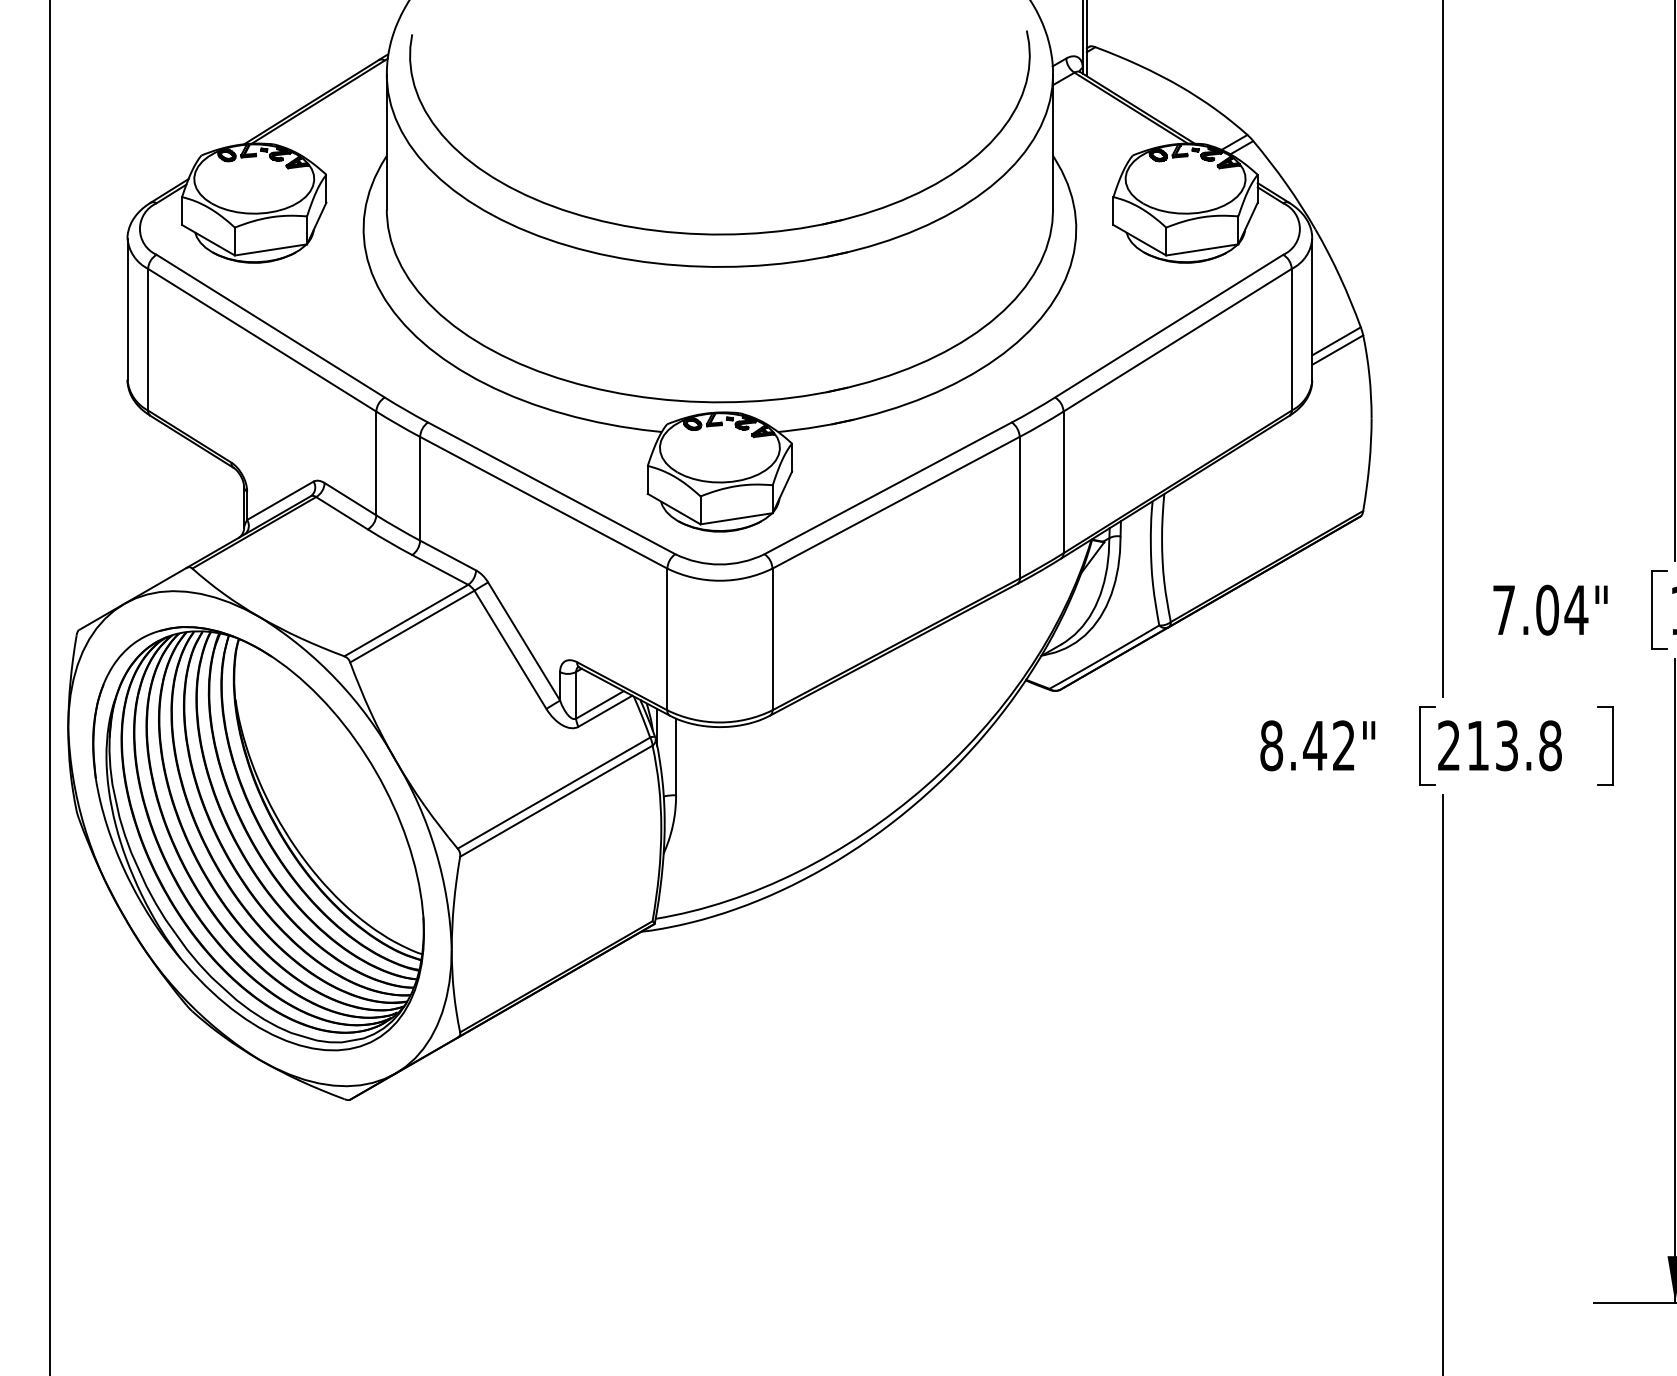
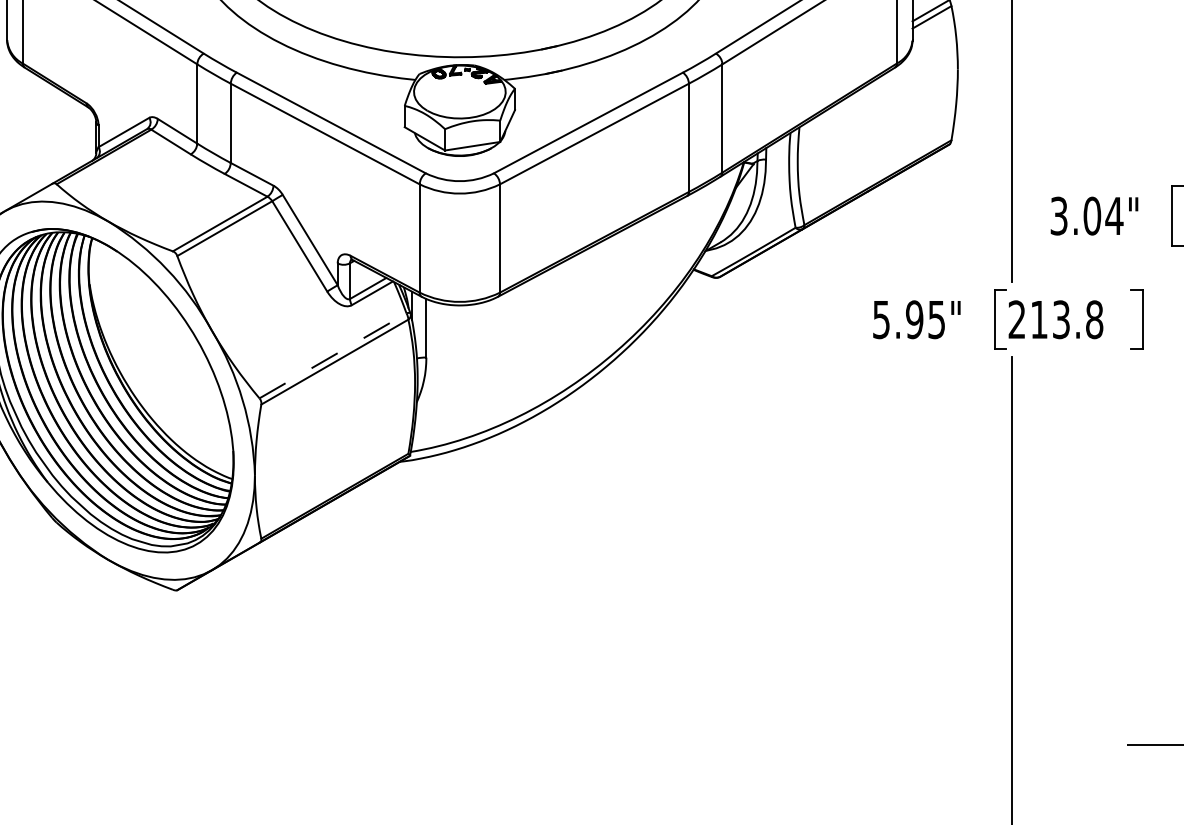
text: (1503, 609) -> (1058, 215), 7.04" -> 3.04"
text: (1307, 745) -> (908, 319), 8.42" -> 5.95"
line: (554, 792) -> (333, 355), solid -> dashed

